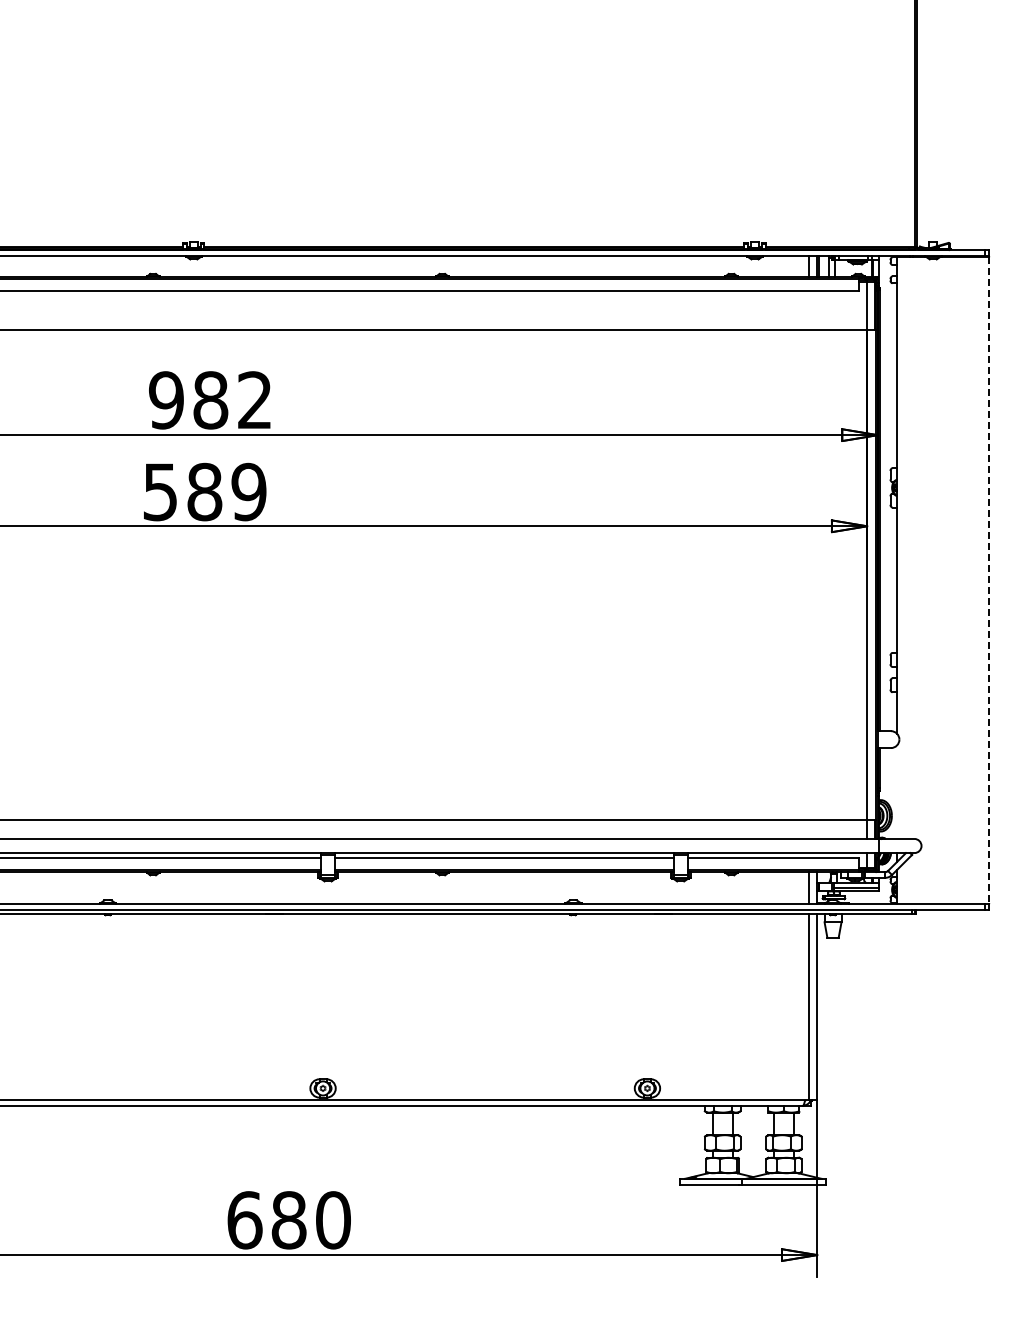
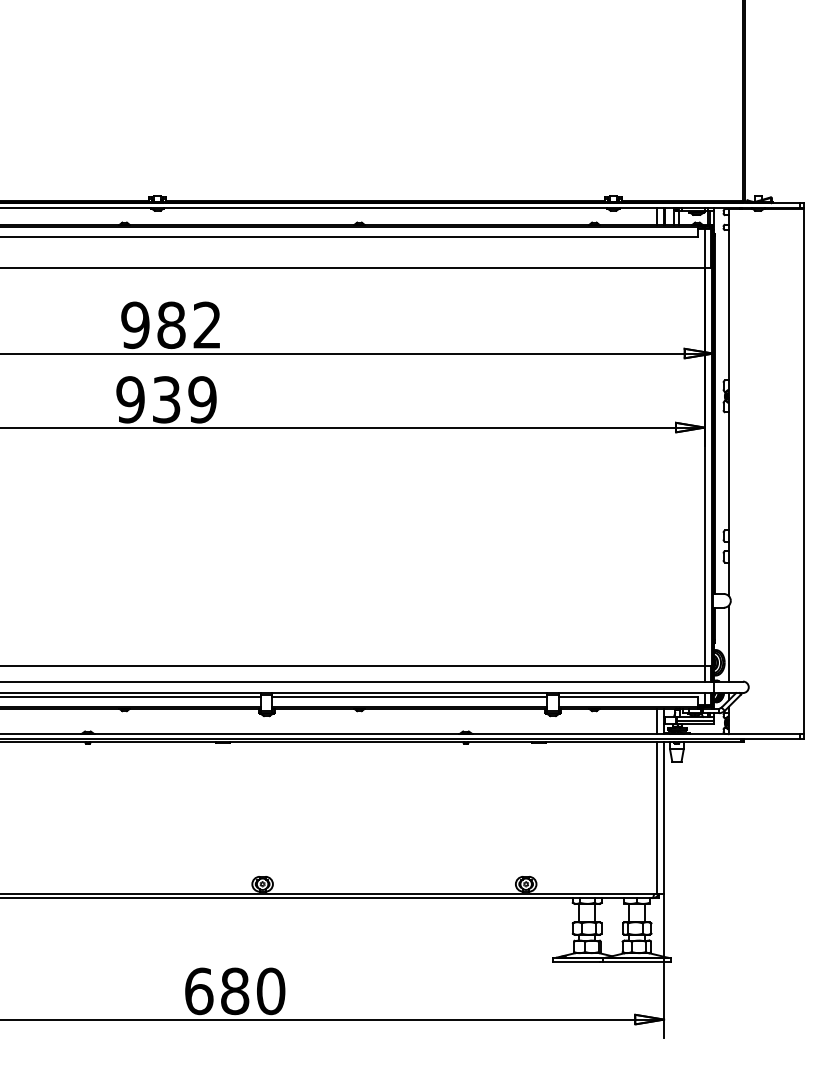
text: (182, 491) -> (148, 399), 589 -> 939
line: (989, 580) -> (803, 471), dashed -> solid
line: (896, 791) -> (728, 643), added

